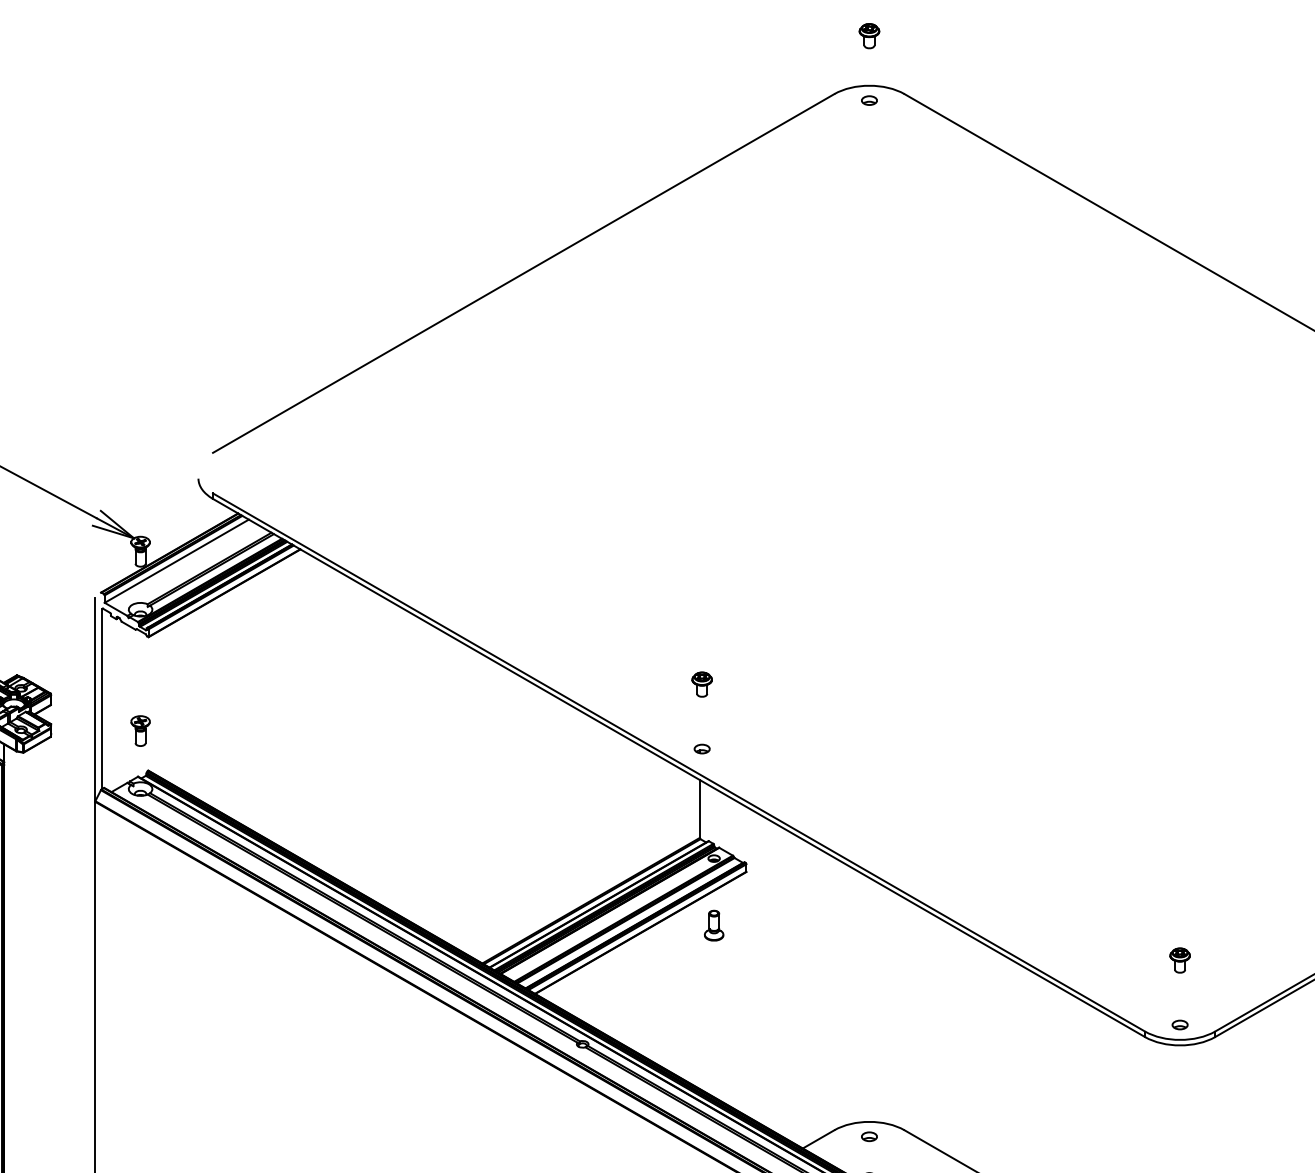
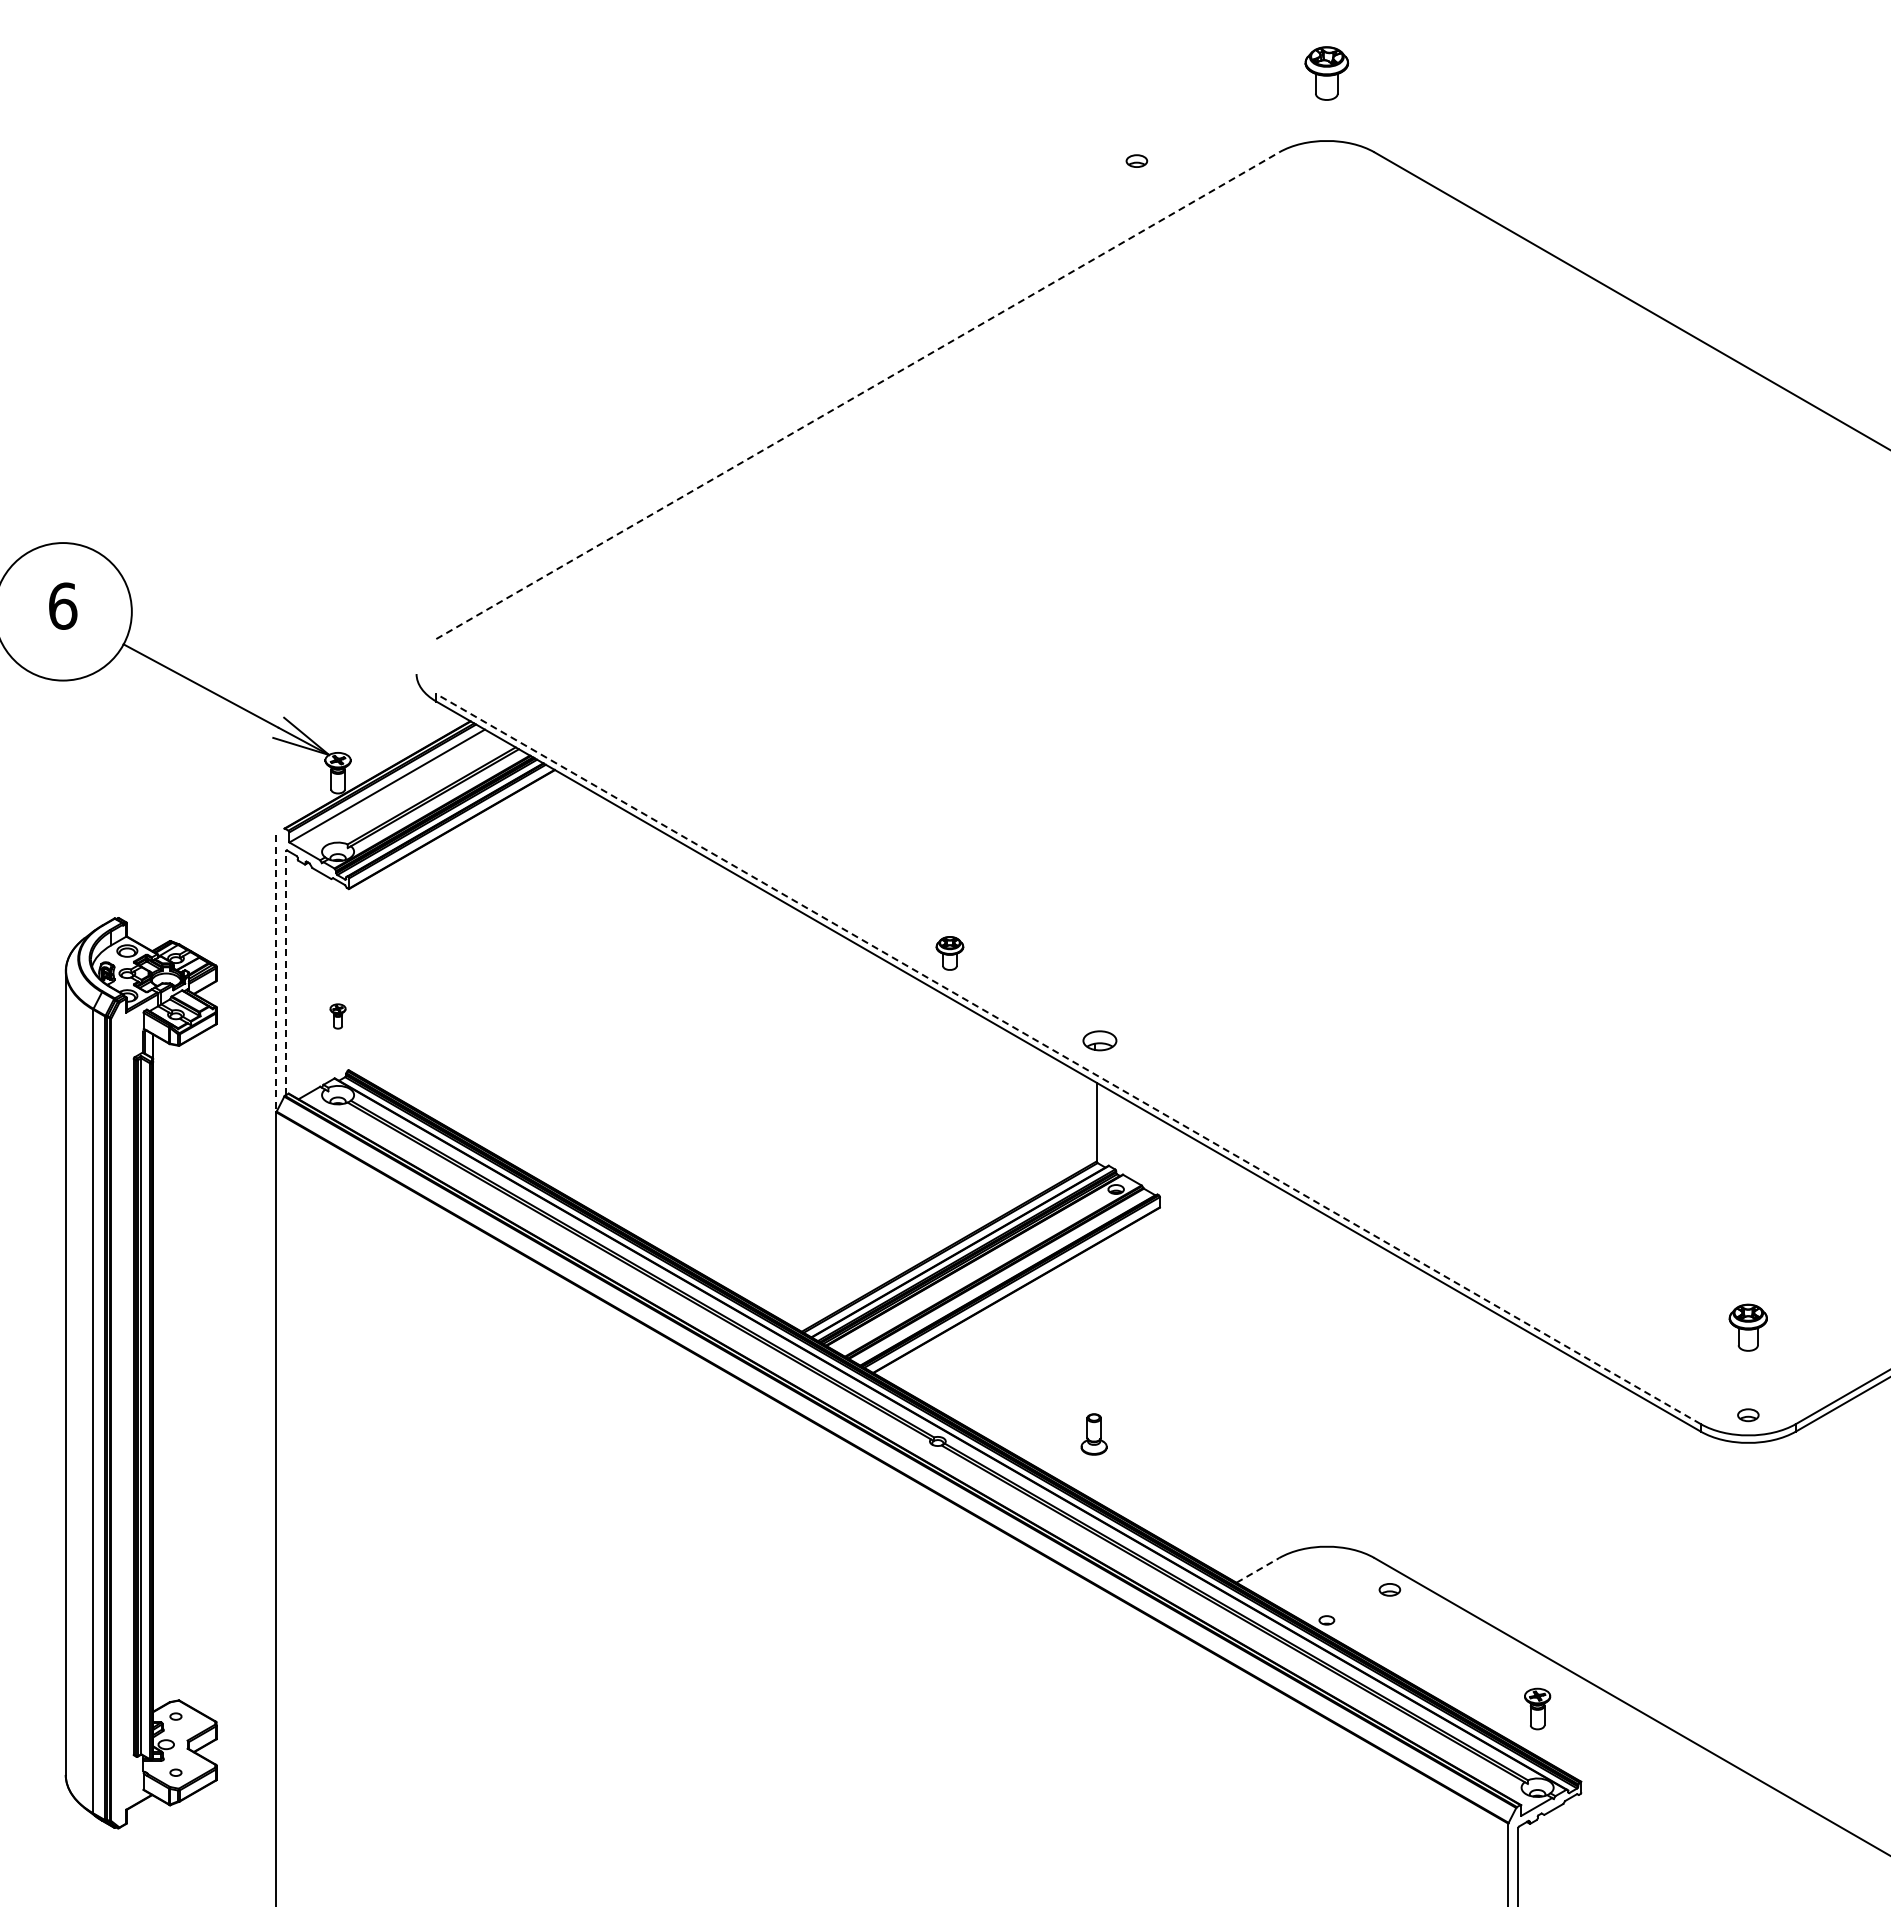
part: (869, 36) -> (1326, 73), size x1.6
part: (869, 100) -> (1136, 160), moved
line: (523, 273) -> (857, 395), solid -> dashed
part: (701, 684) -> (949, 953), moved
line: (102, 698) -> (286, 972), solid -> dashed
line: (95, 699) -> (276, 973), solid -> dashed
part: (140, 731) -> (337, 1016), size x0.6
part: (701, 748) -> (1099, 1040), size x1.6
line: (679, 762) -> (1068, 1059), solid -> dashed
part: (713, 925) -> (1093, 1434), moved
part: (1180, 960) -> (1748, 1327), size x1.4
part: (869, 1136) -> (1389, 1589), moved
line: (818, 1139) -> (1257, 1570), solid -> dashed

